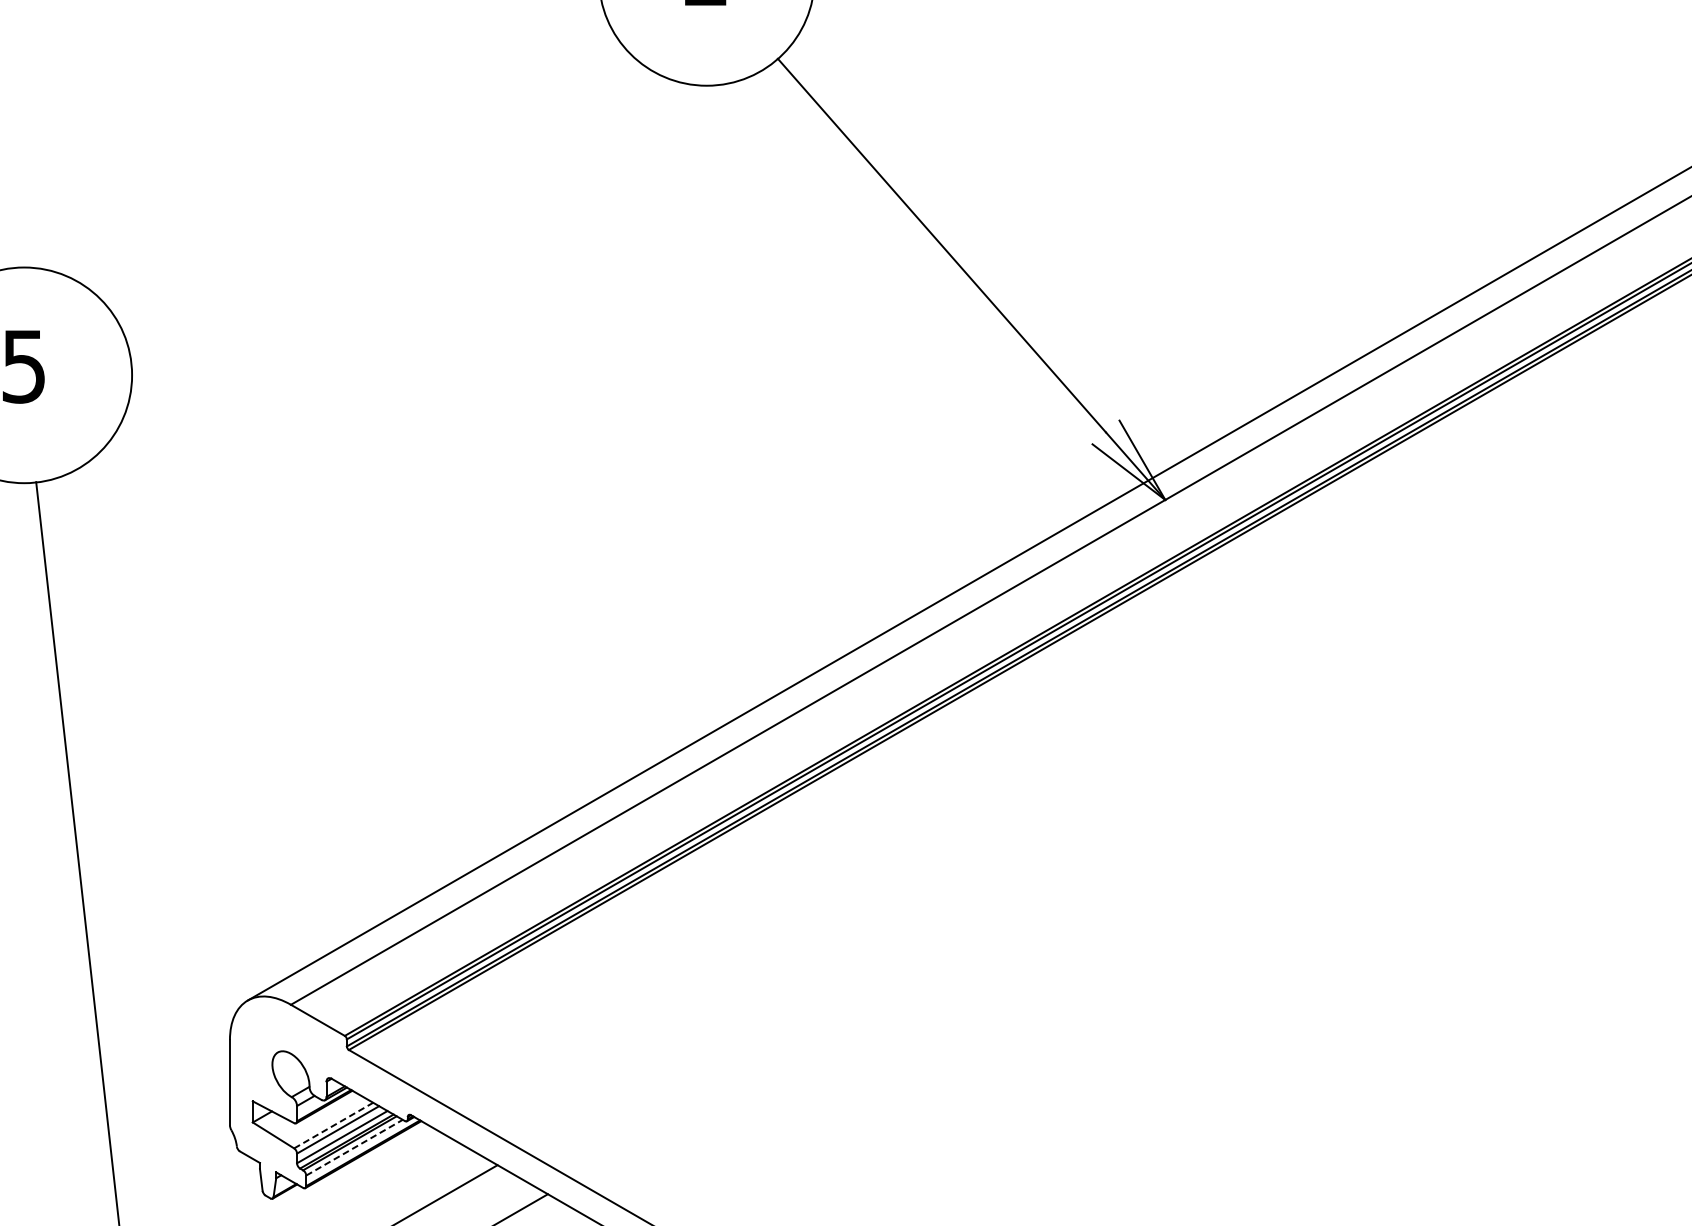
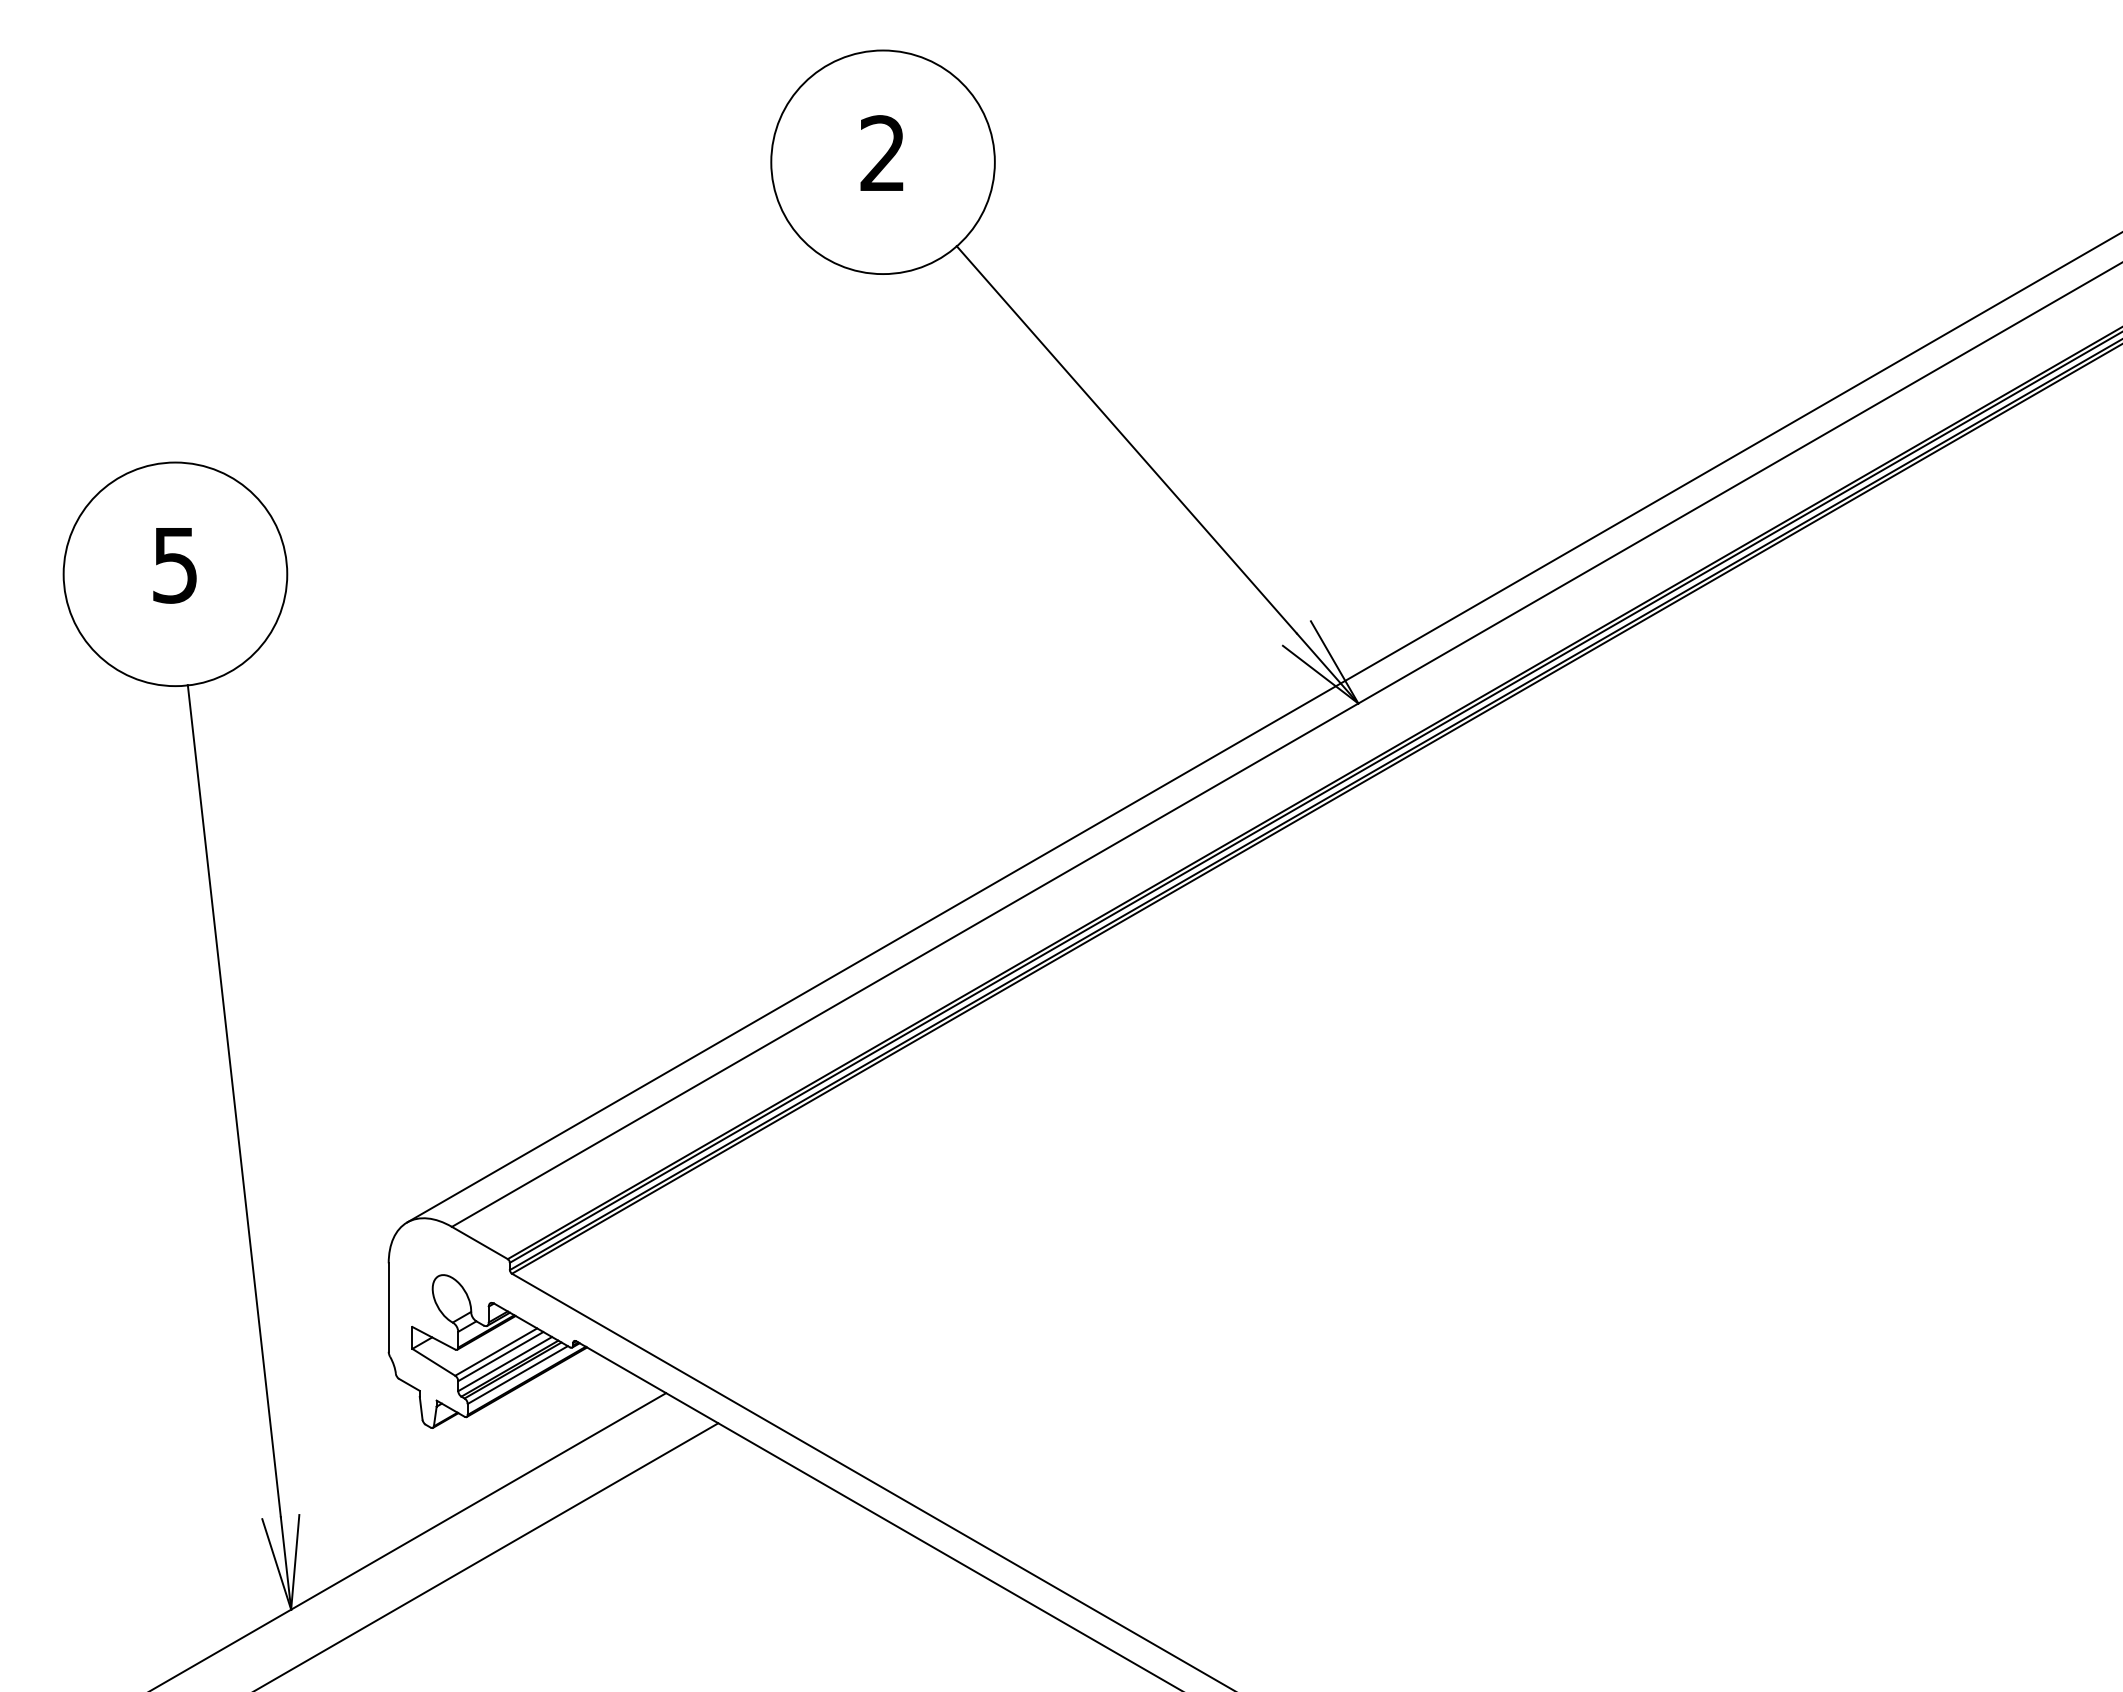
line: (333, 1125) -> (496, 1351), dashed -> solid
line: (354, 1148) -> (517, 1375), dashed -> solid

